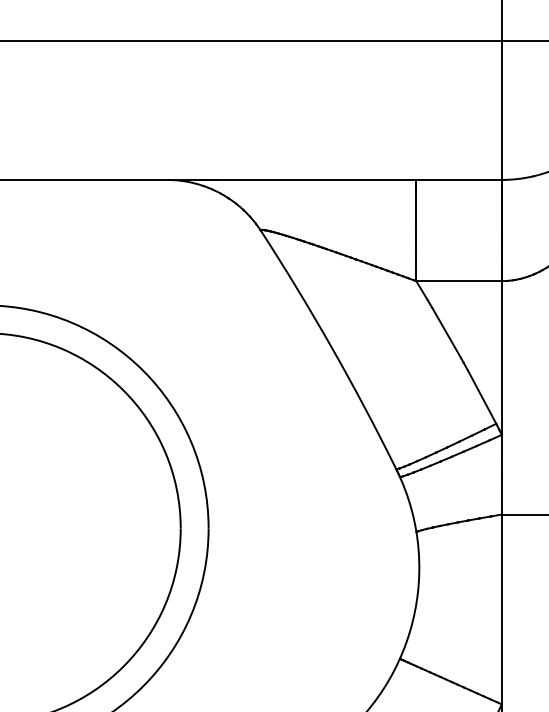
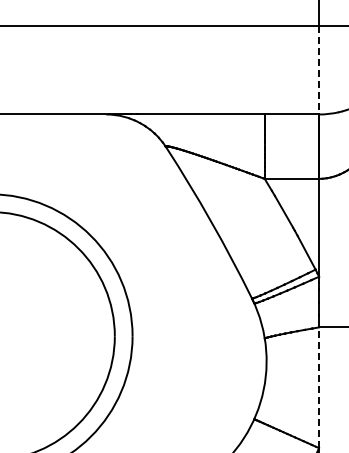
line: (502, 110) -> (319, 70), solid -> dashed
line: (502, 609) -> (319, 387), solid -> dashed

